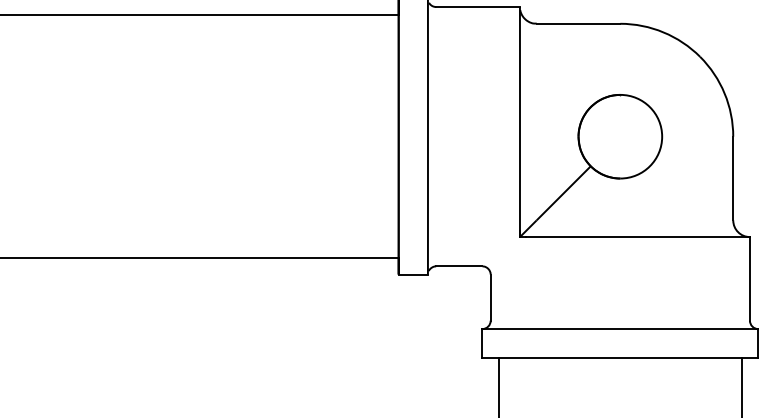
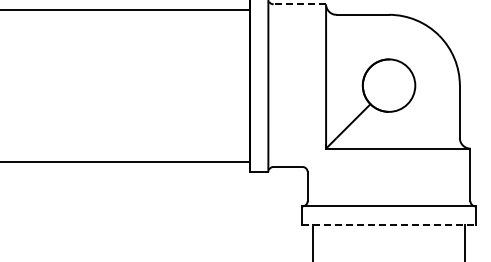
line: (477, 7) -> (299, 4), solid -> dashed
line: (621, 358) -> (389, 224), solid -> dashed

